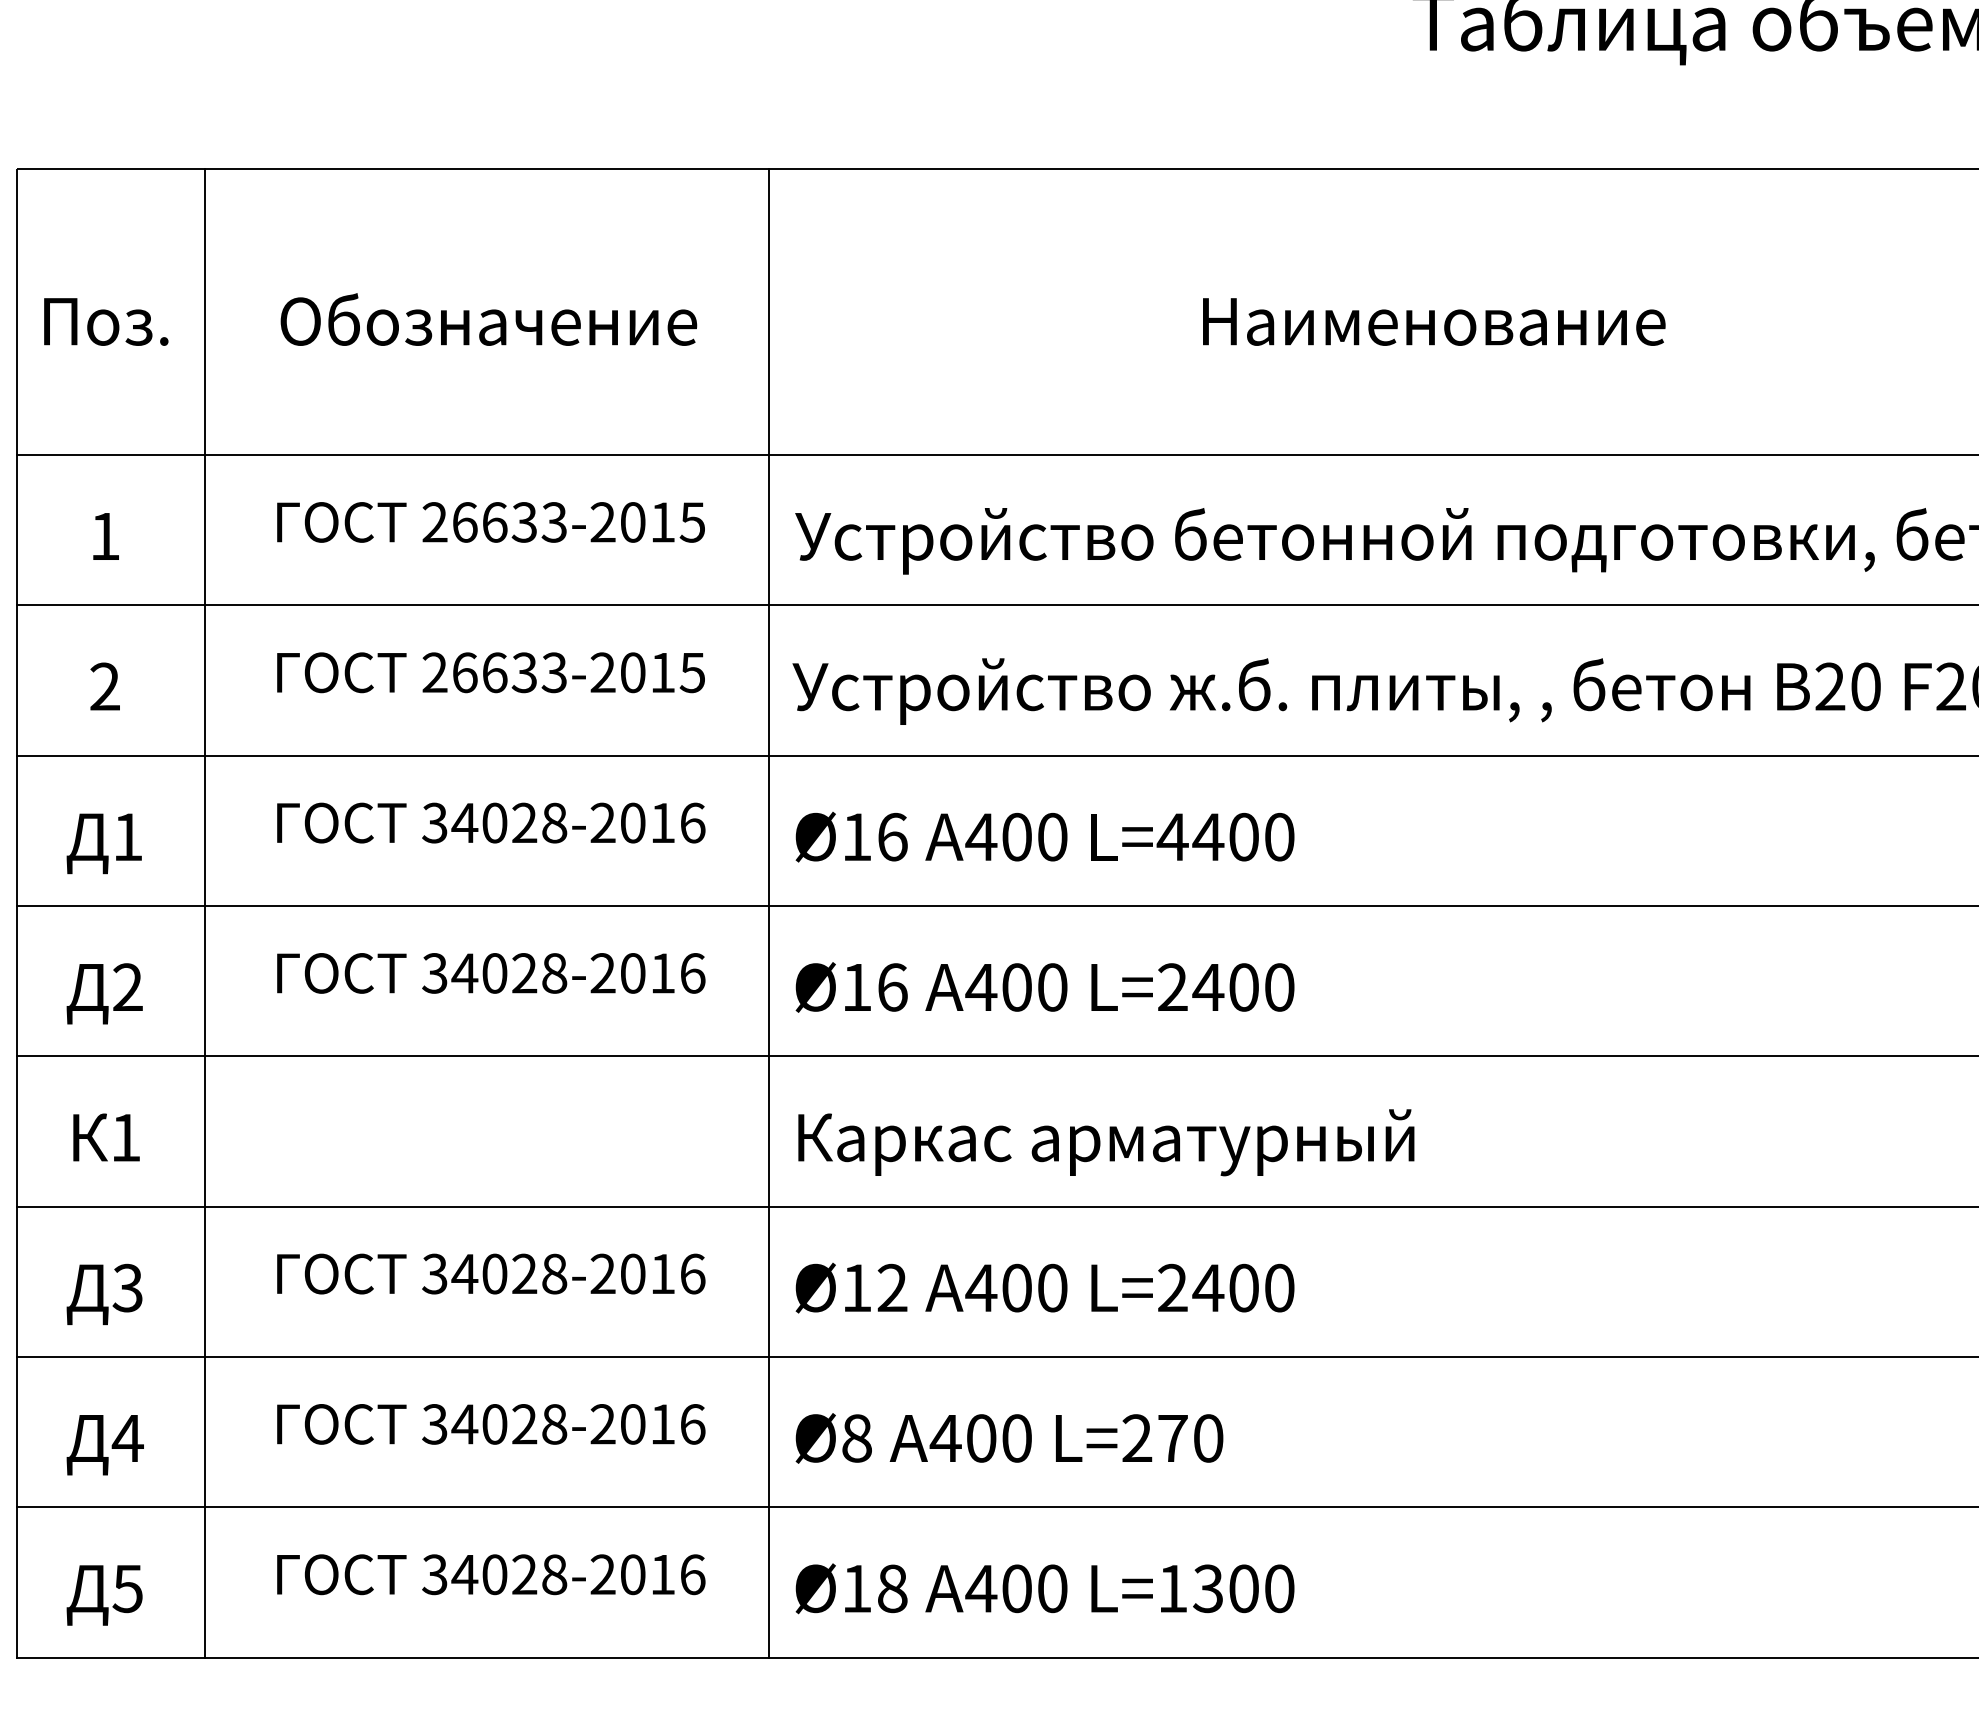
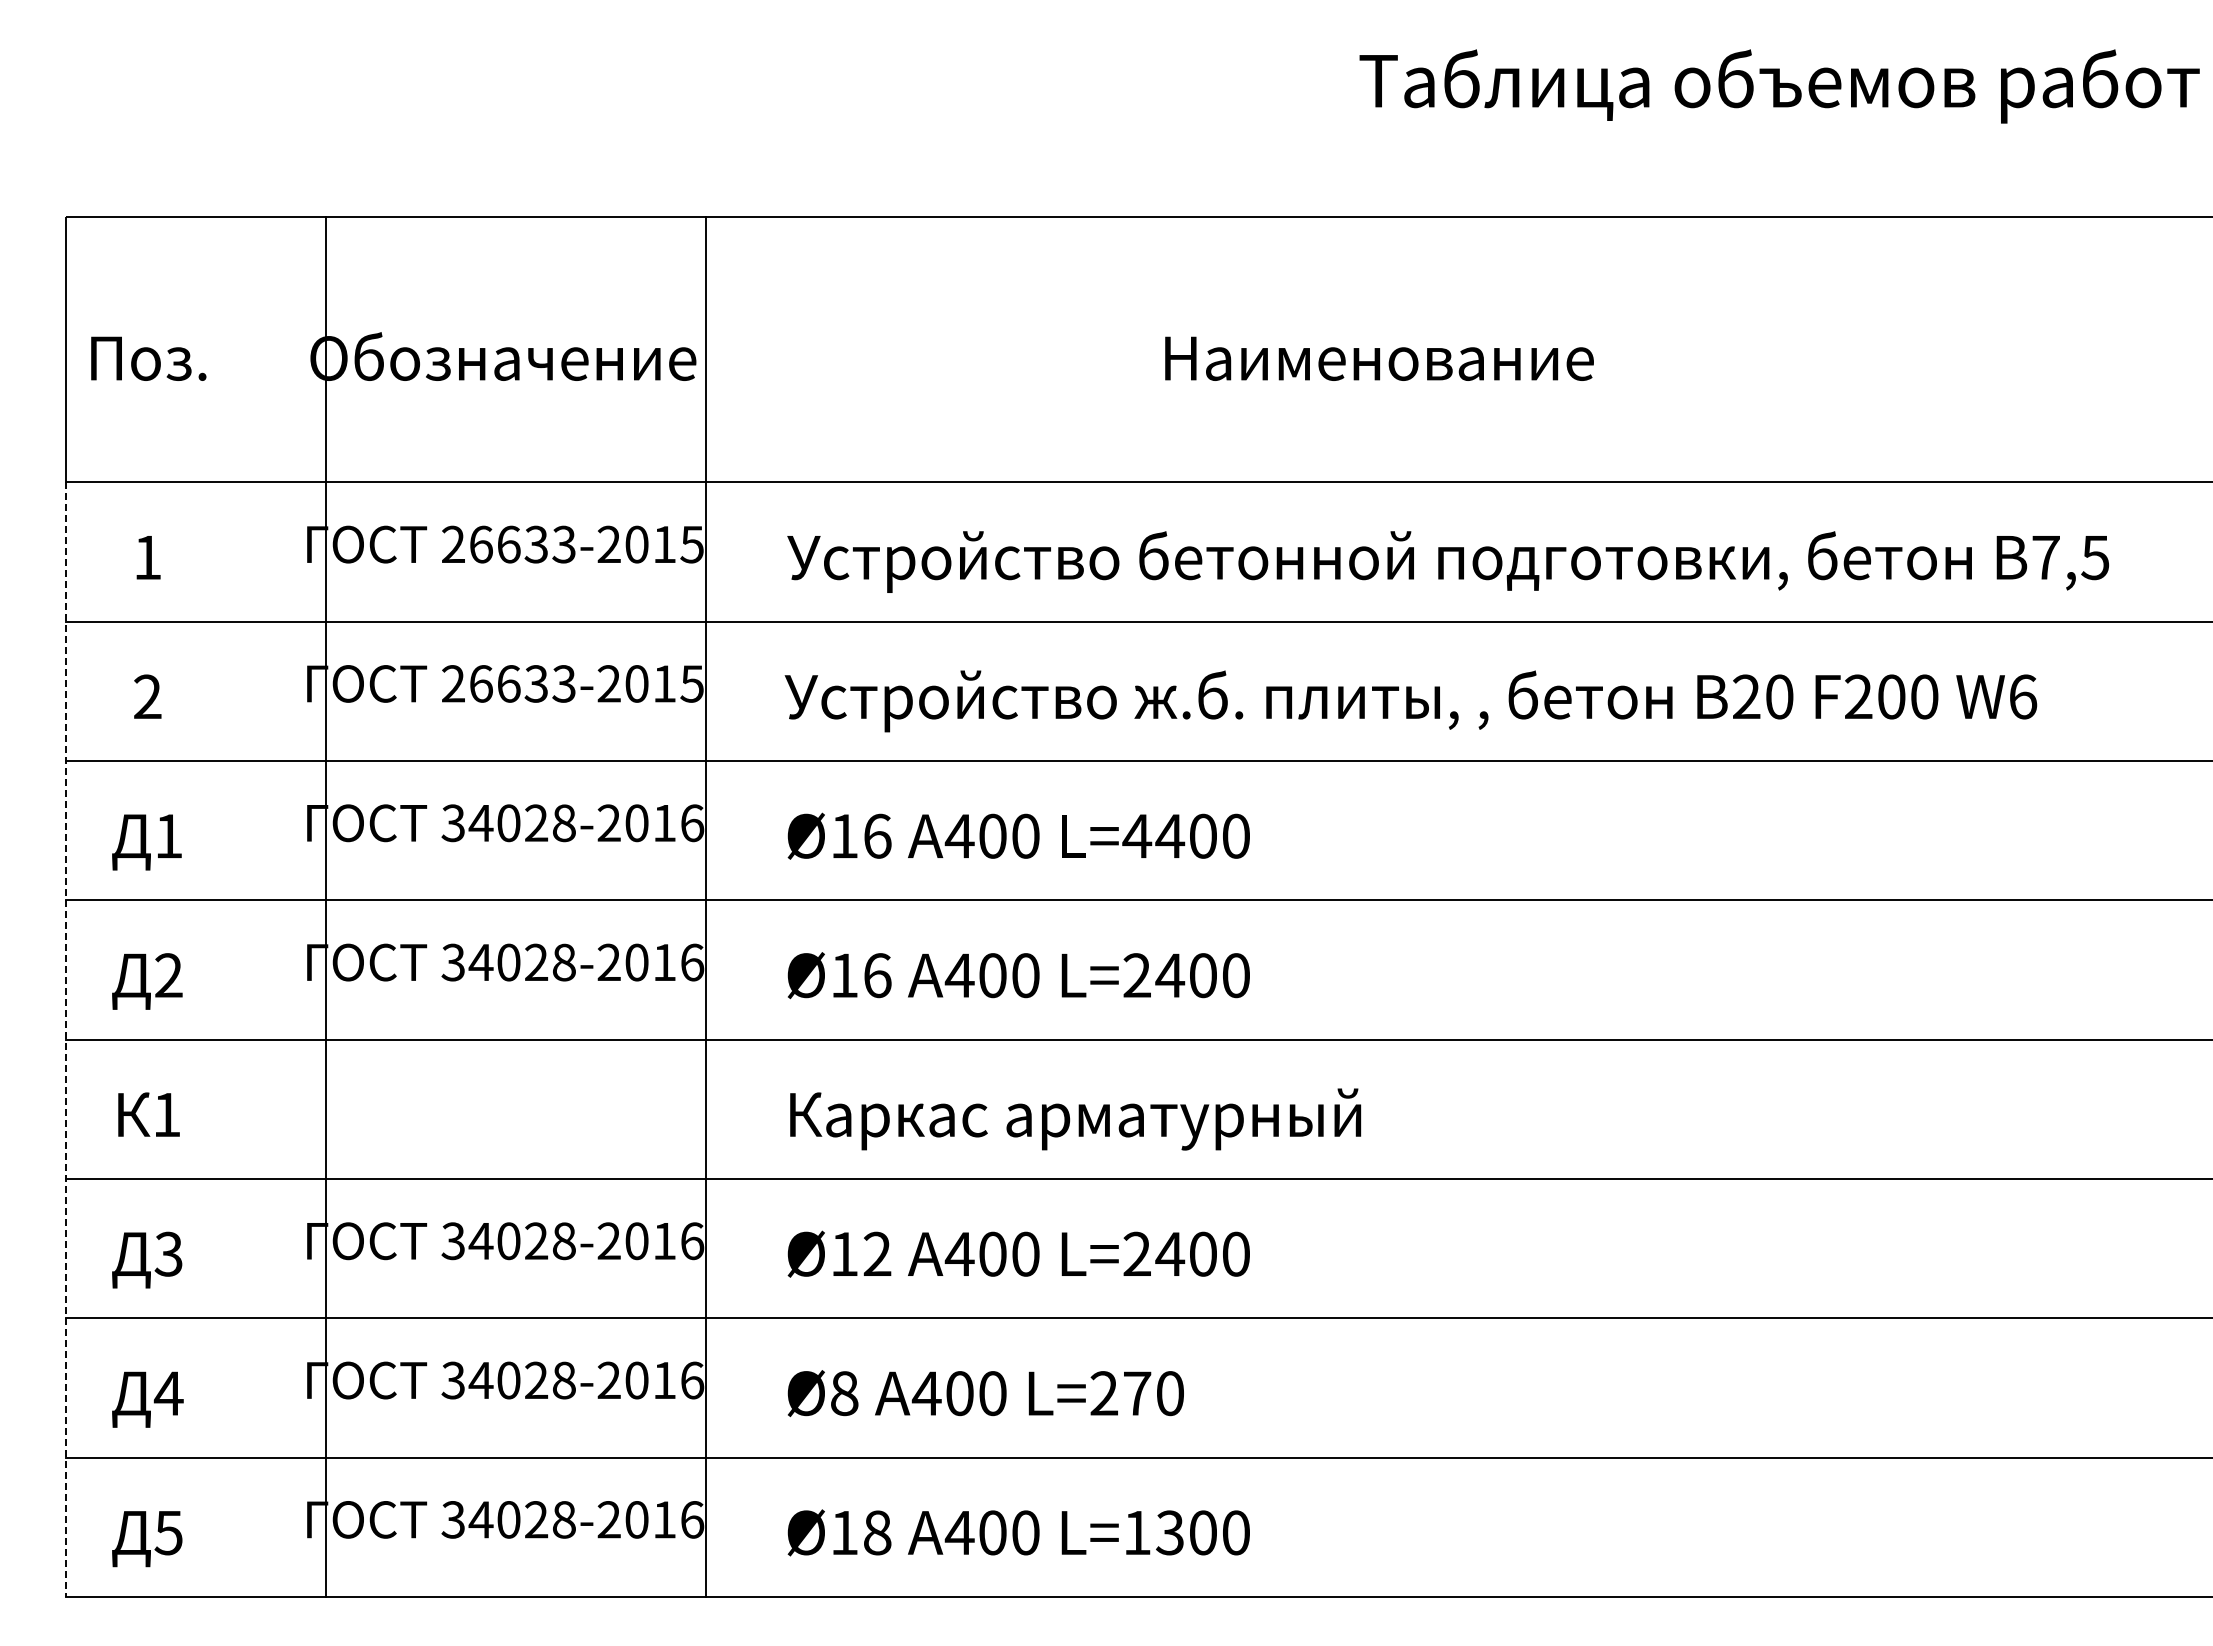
line: (205, 912) -> (325, 906), moved
line: (768, 912) -> (705, 906), moved
line: (17, 1057) -> (66, 1040), solid -> dashed

